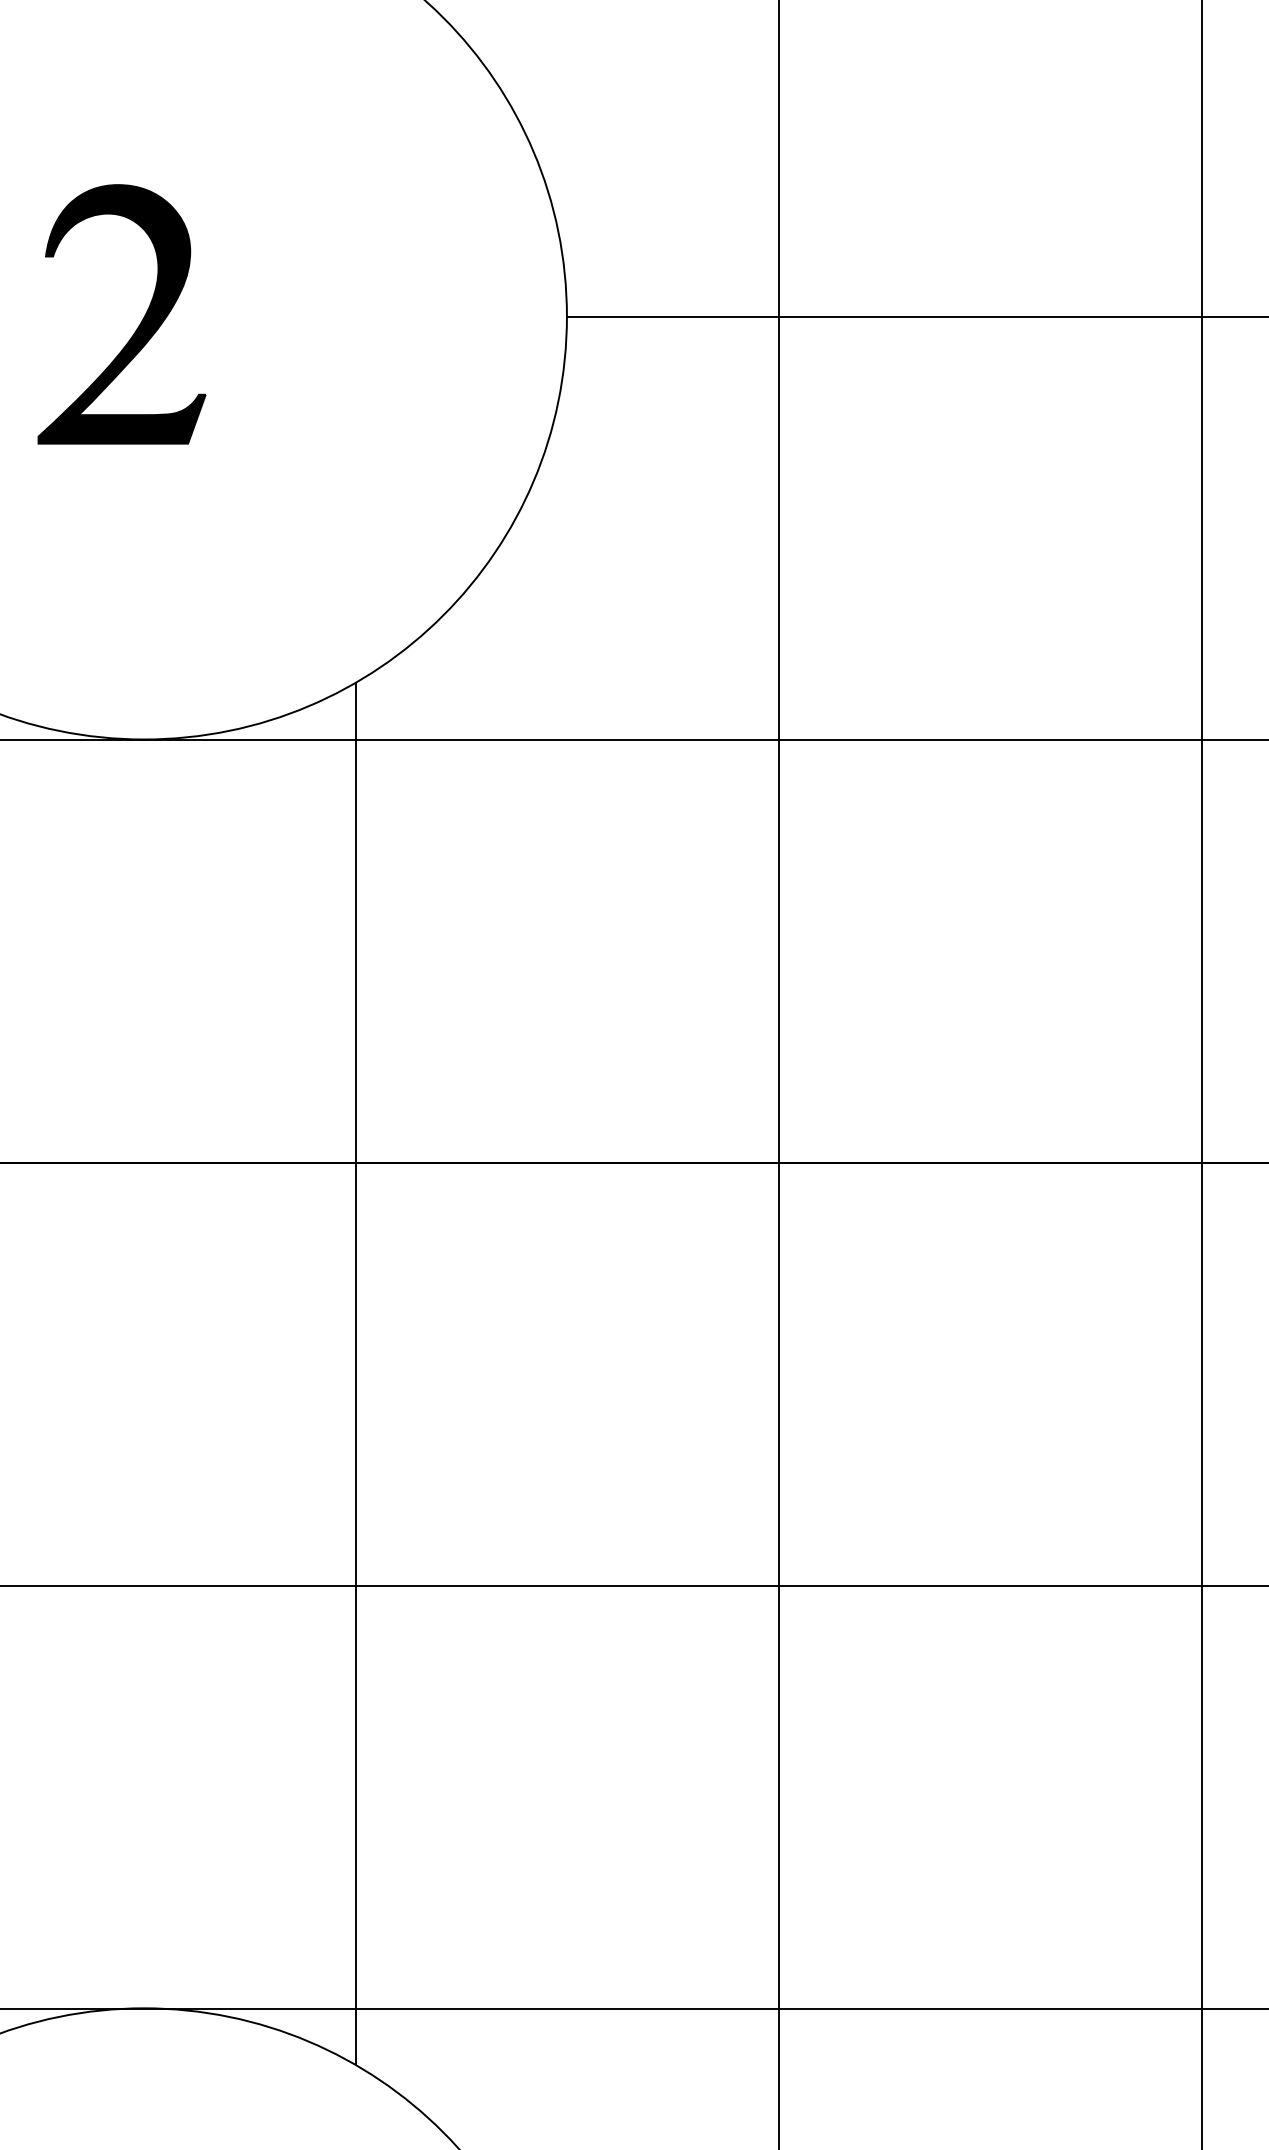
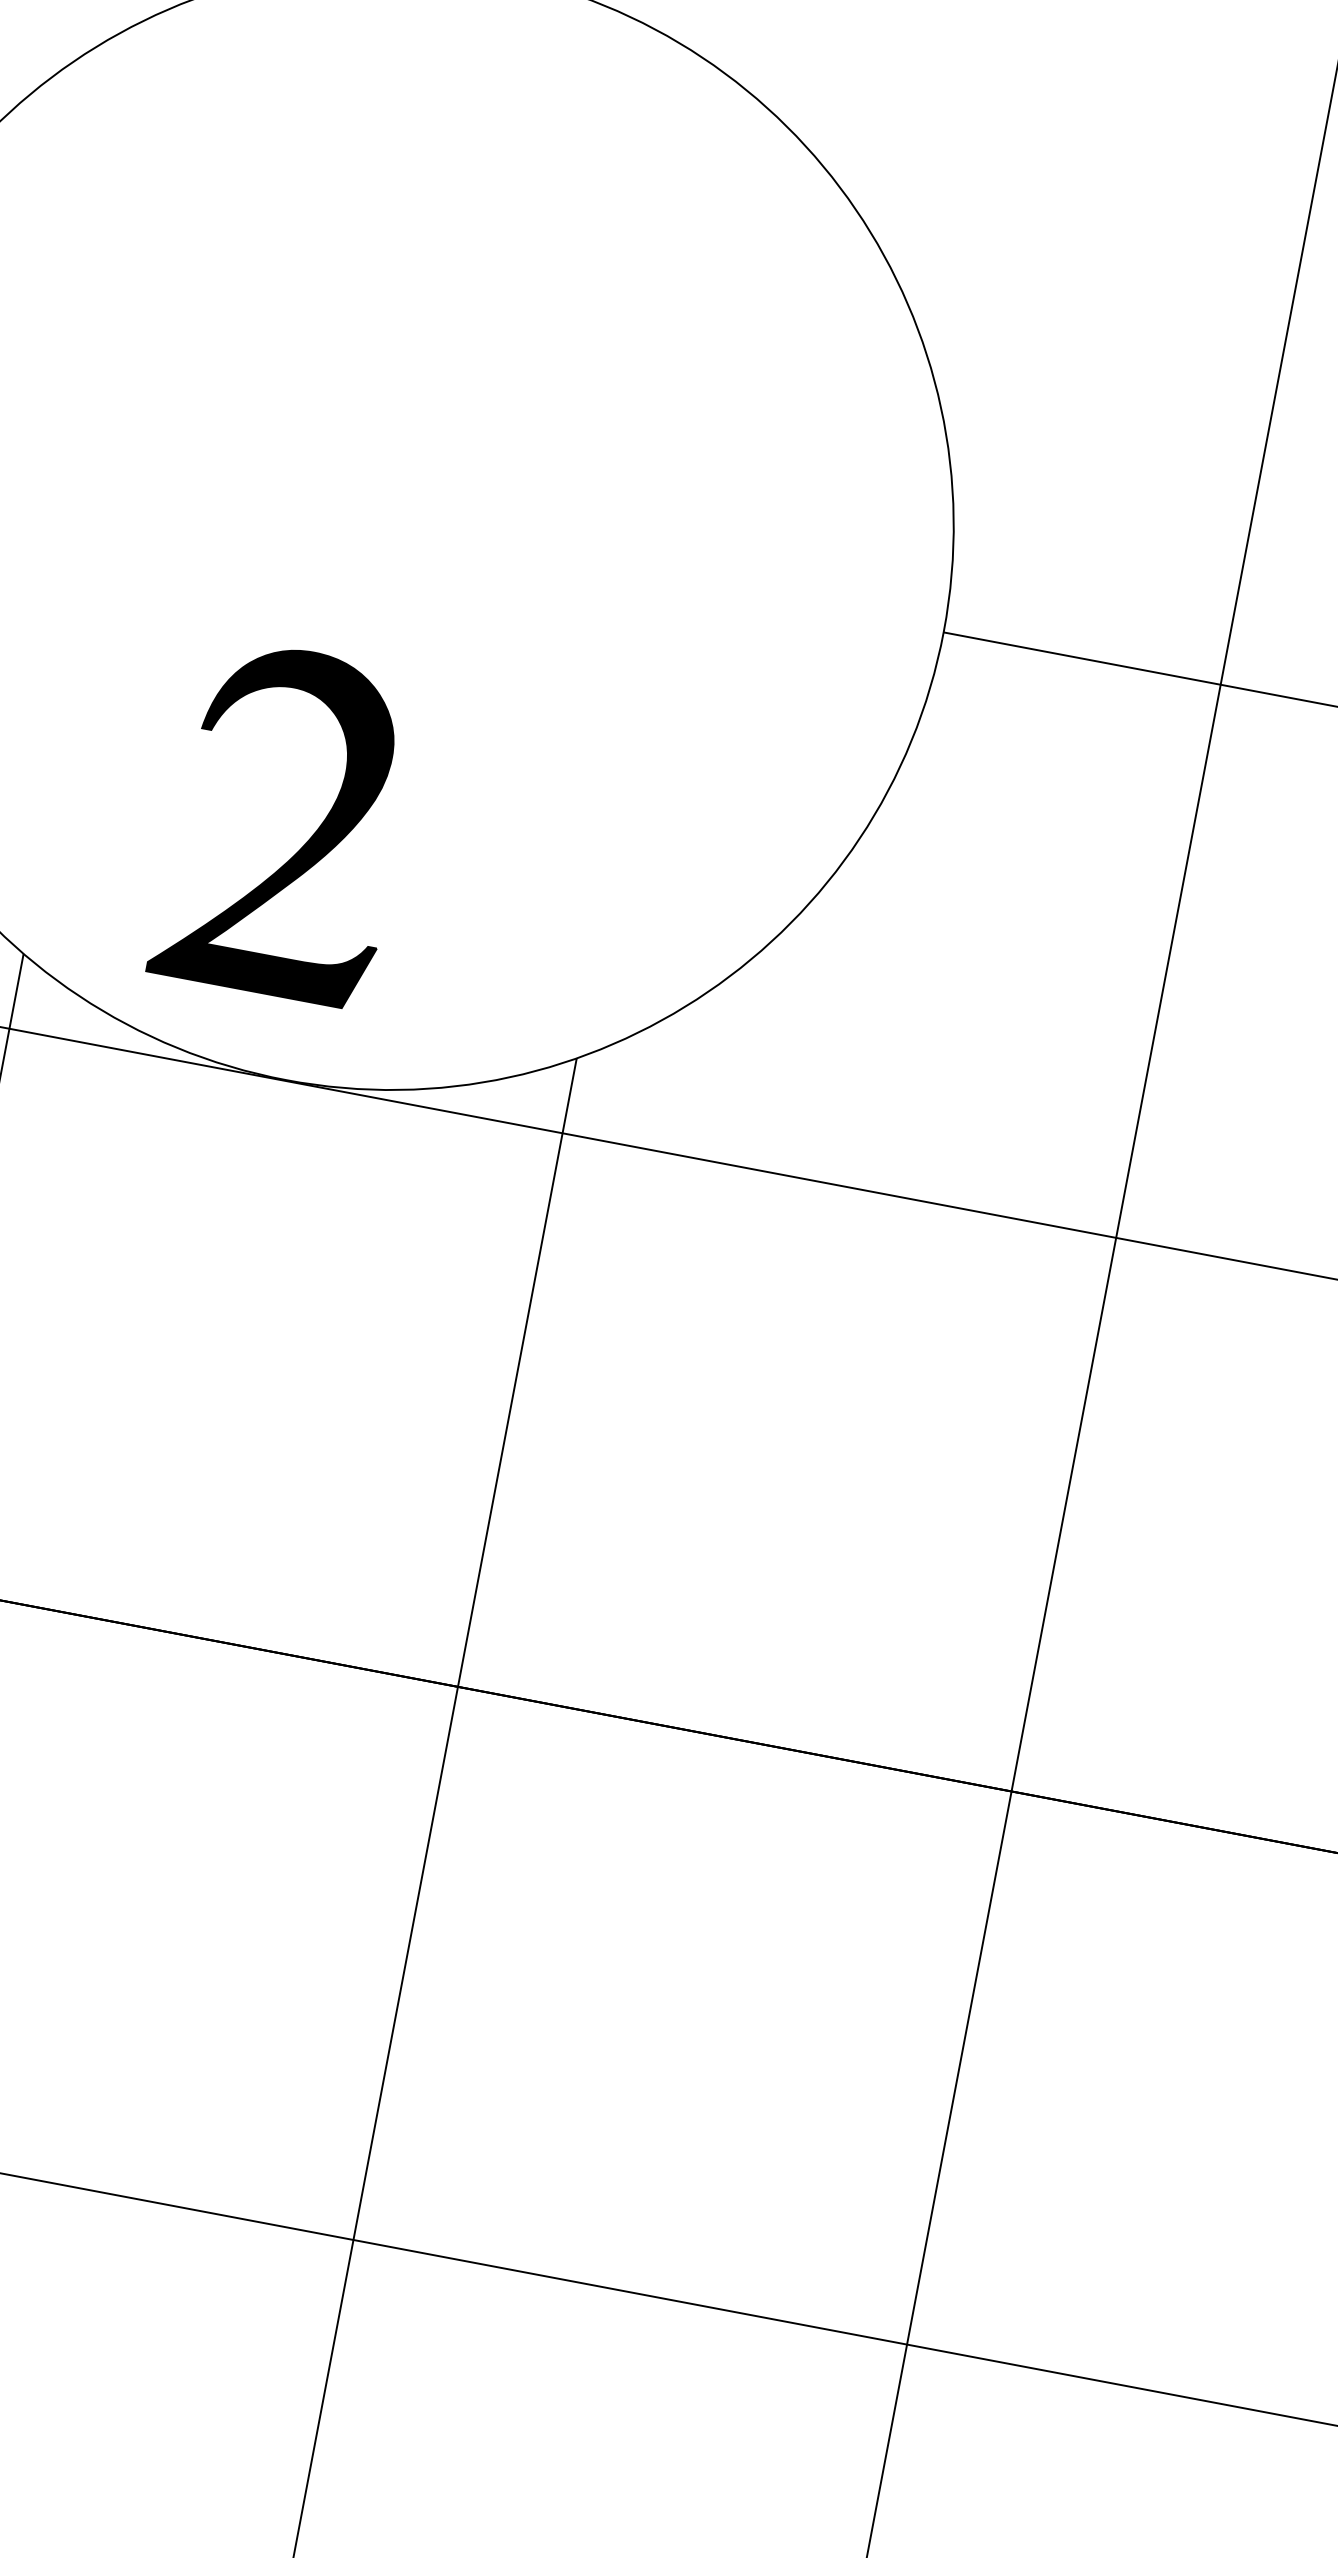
part: (138, 325) -> (306, 841), moved

